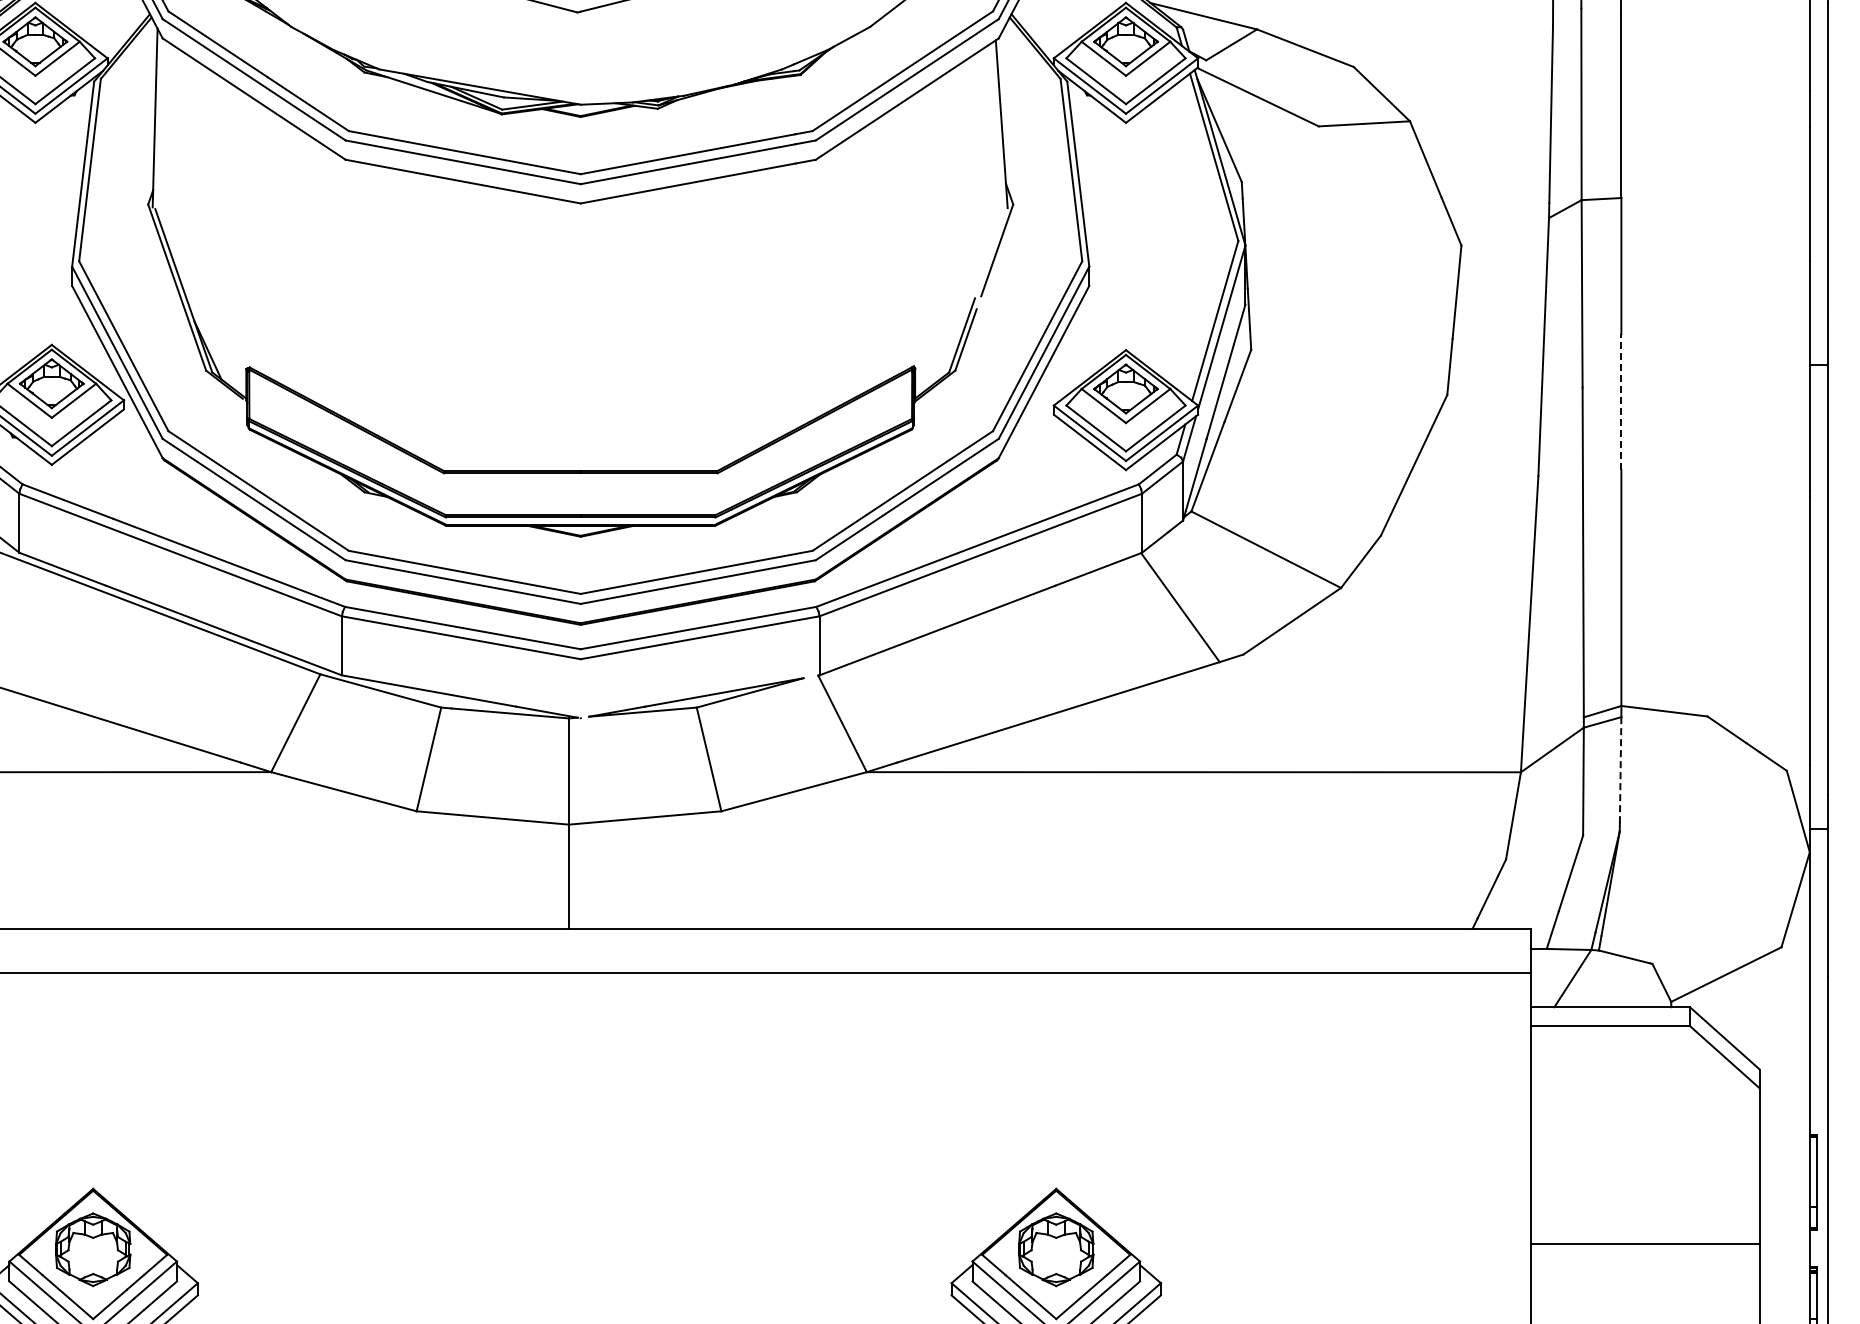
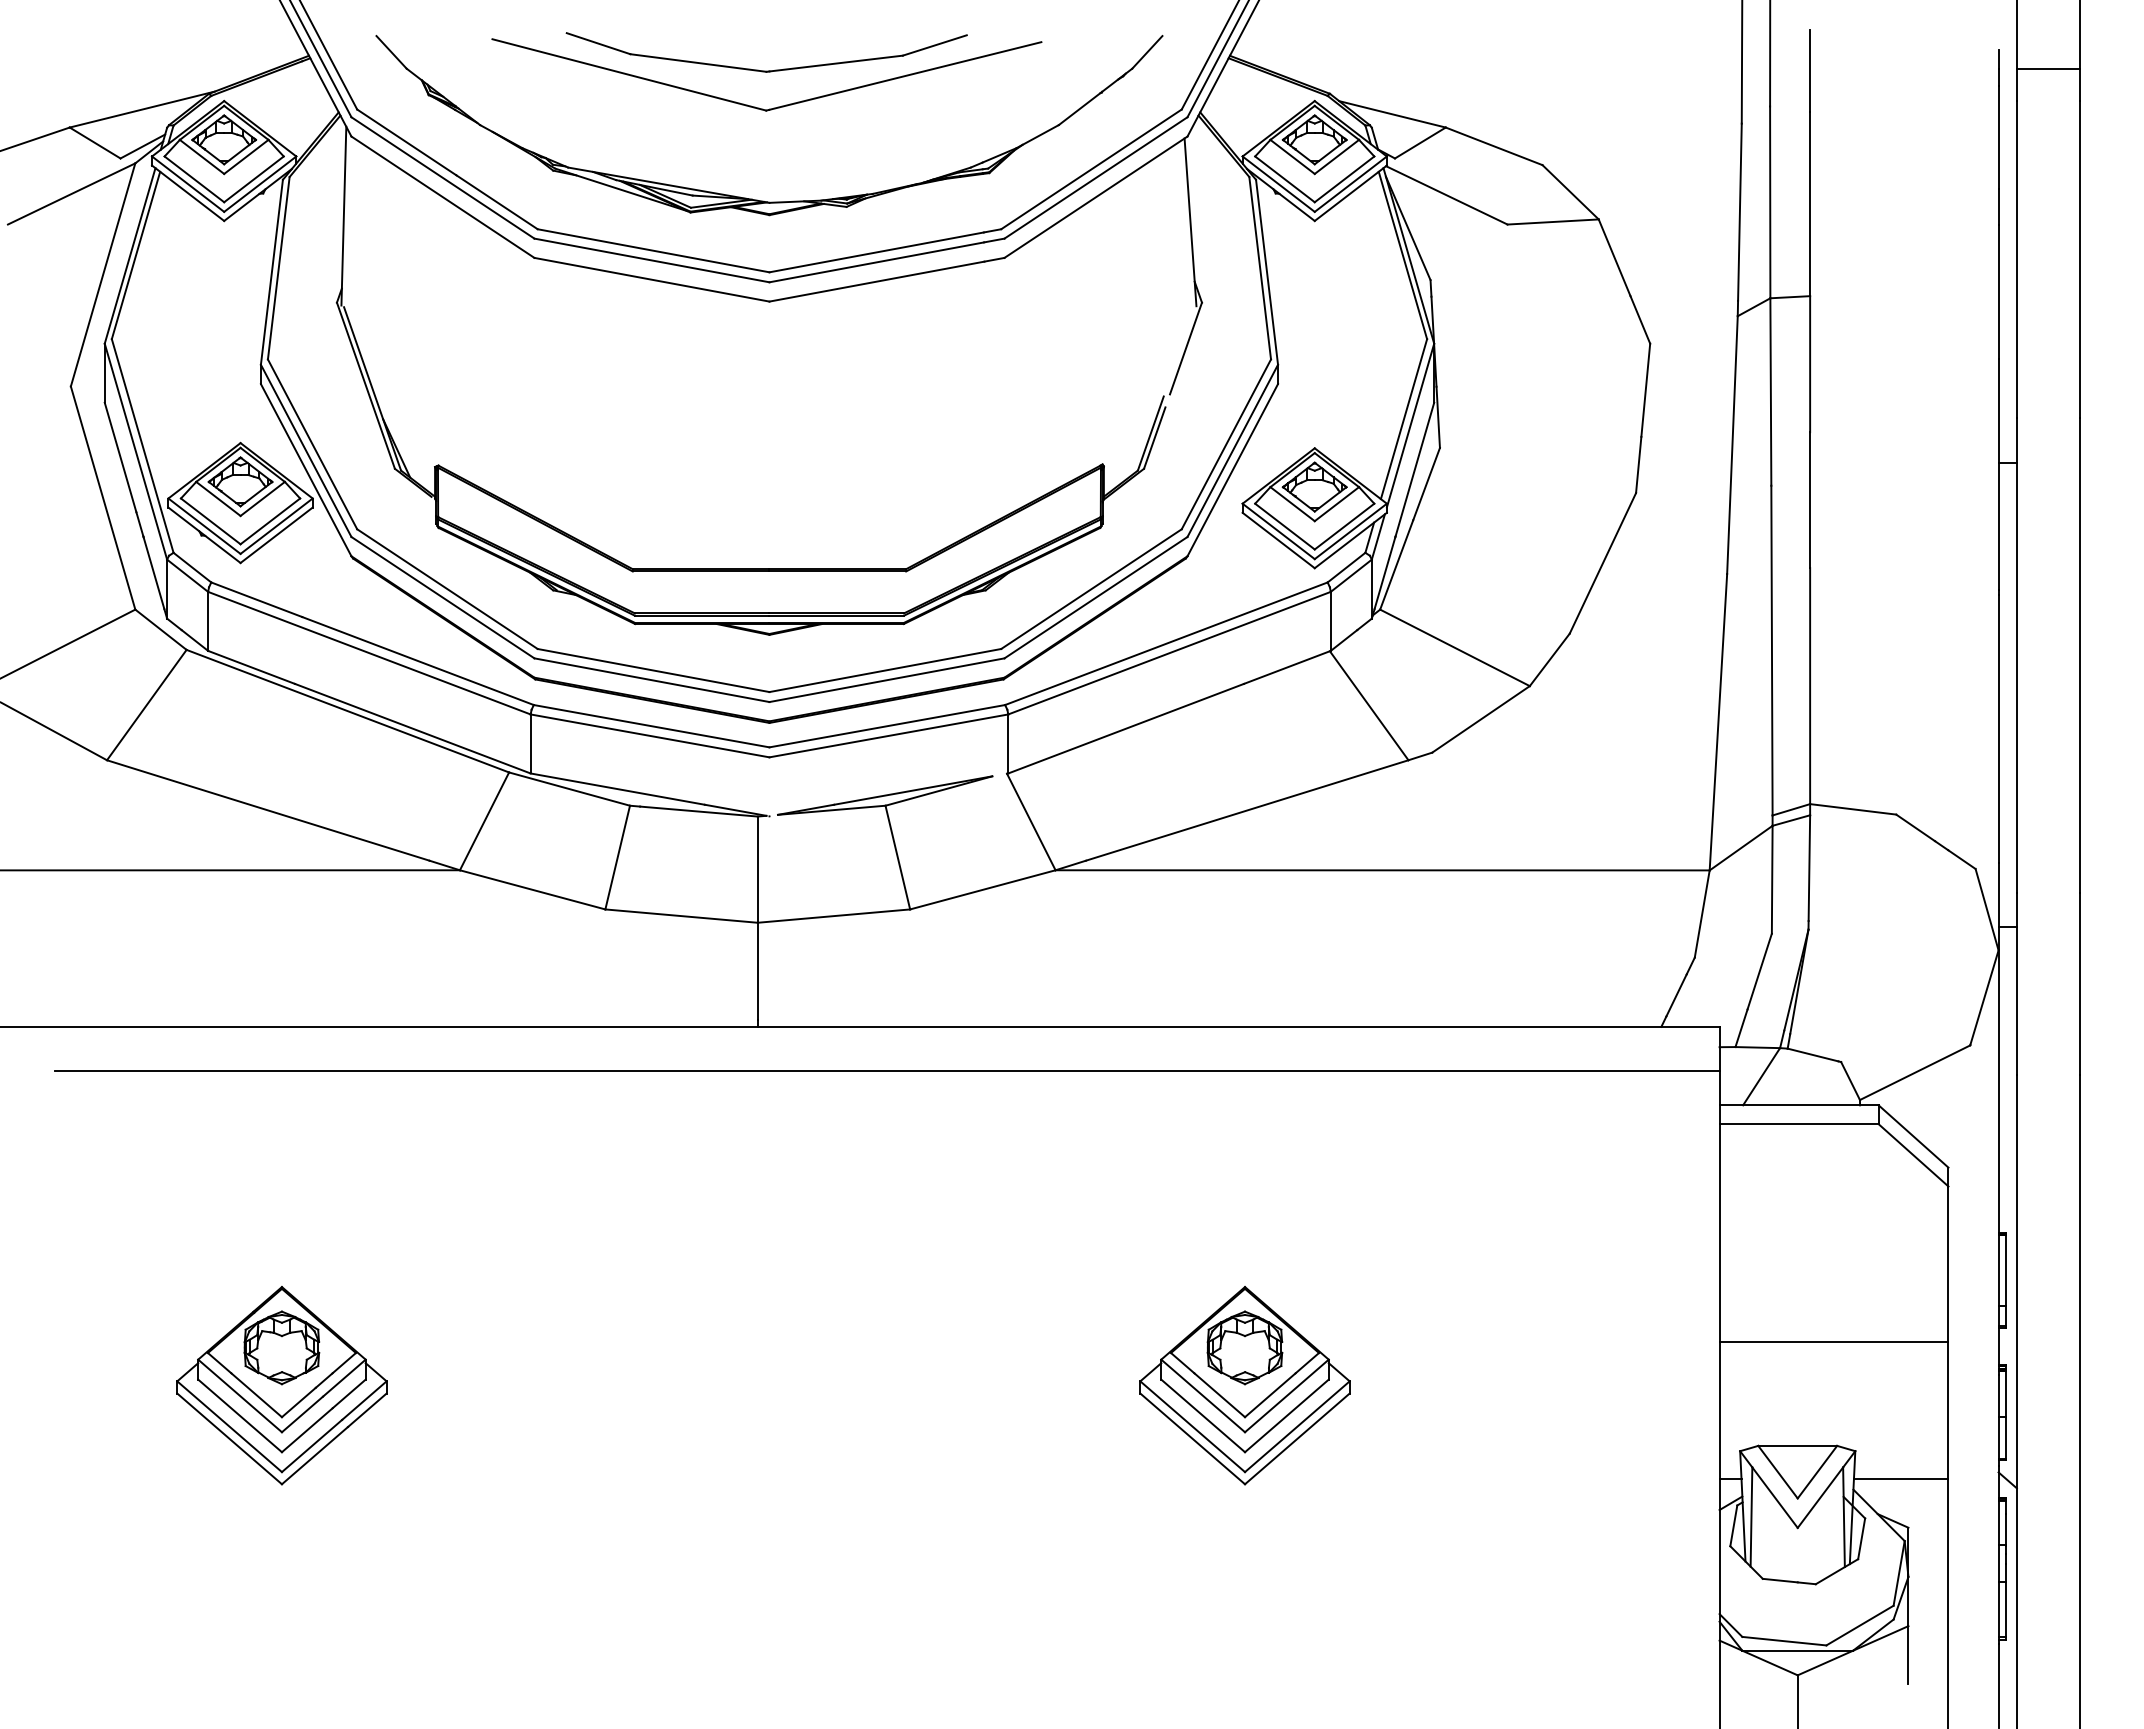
line: (1621, 402) -> (1810, 500), dashed -> solid
line: (1620, 770) -> (1809, 868), dashed -> solid

